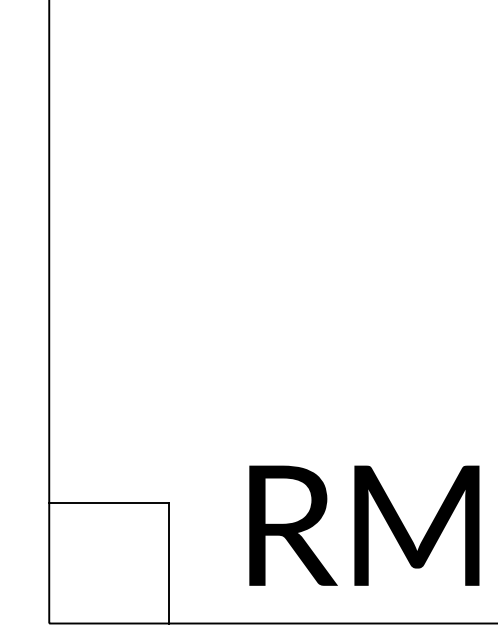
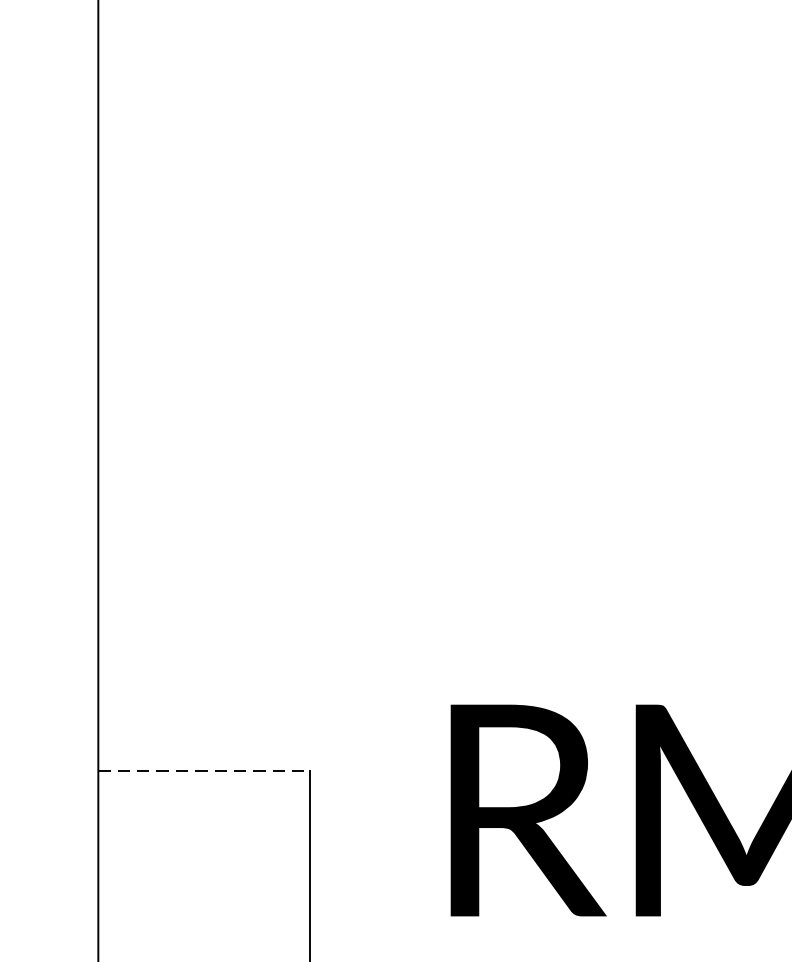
line: (109, 503) -> (204, 771), solid -> dashed

